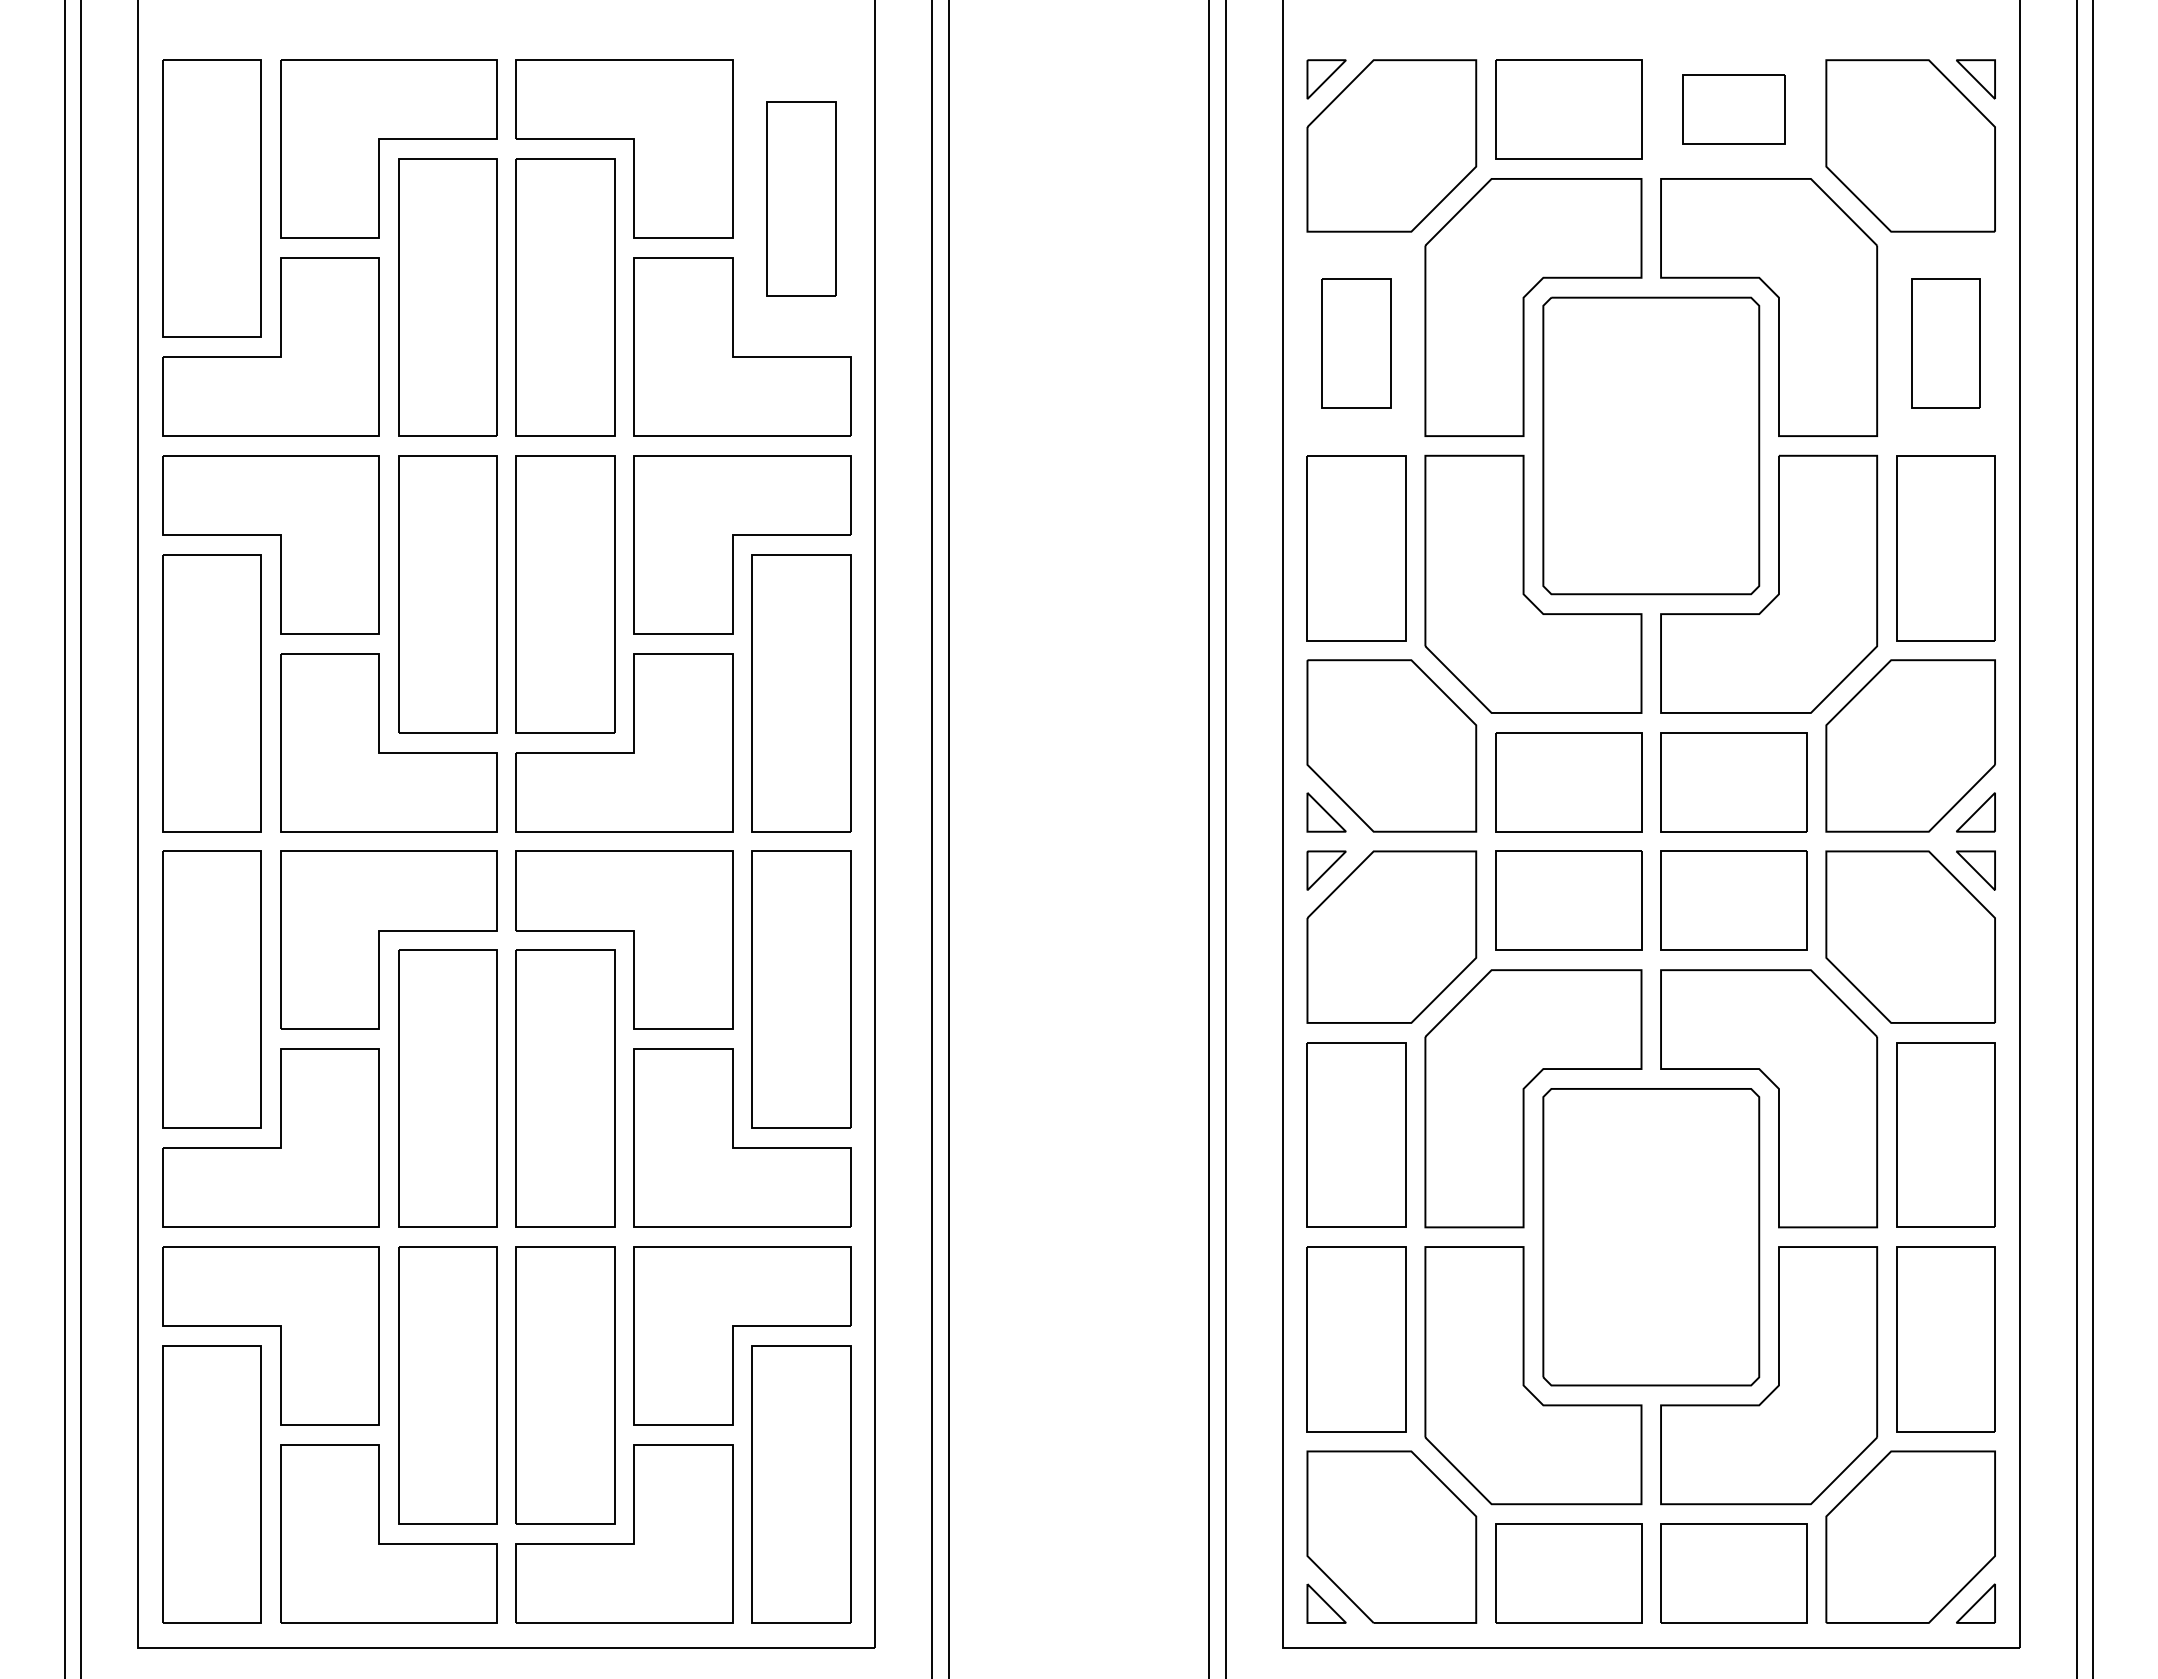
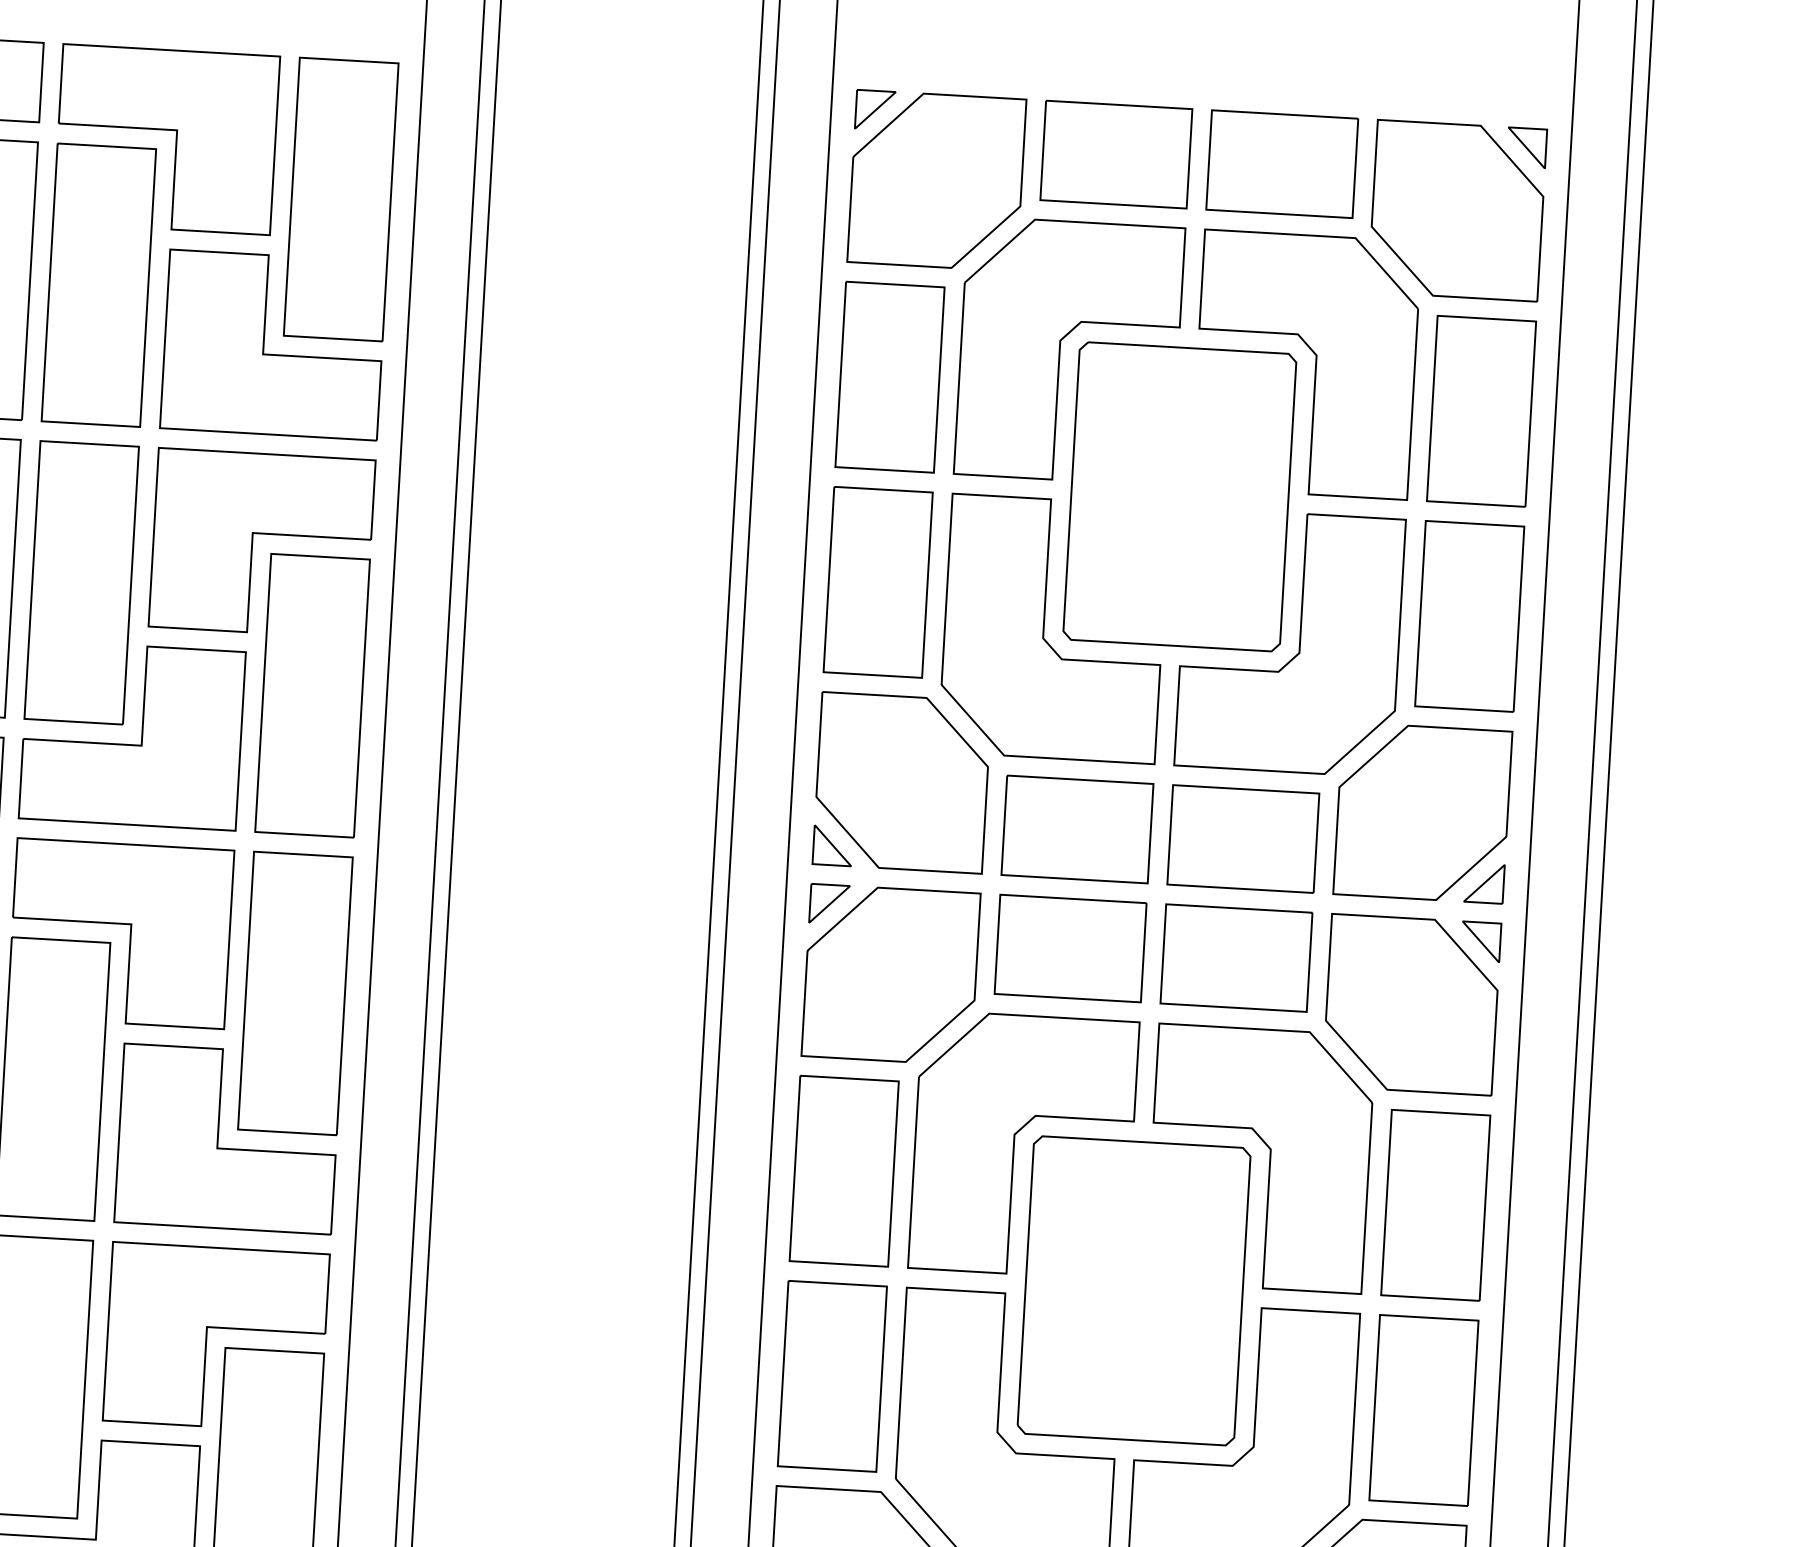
part: (1733, 109) -> (1281, 163), size x1.43
part: (801, 198) -> (341, 199), size x1.43
part: (1356, 343) -> (889, 376), size x1.43
part: (1945, 343) -> (1481, 411), size x1.43

